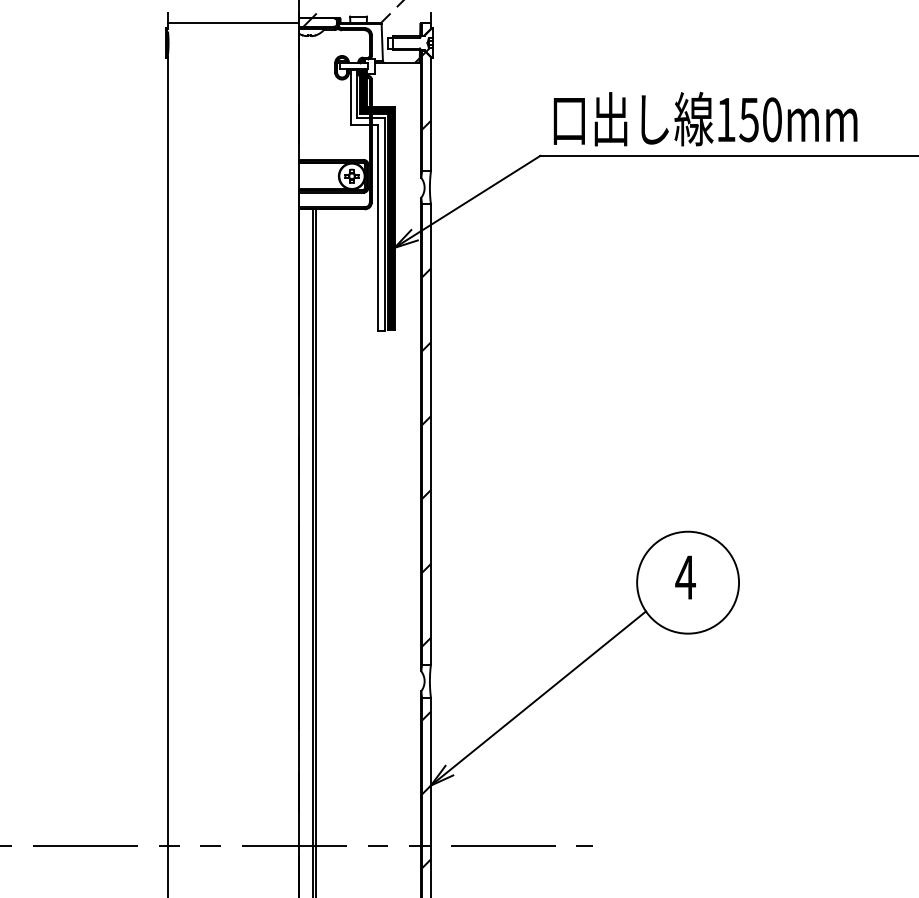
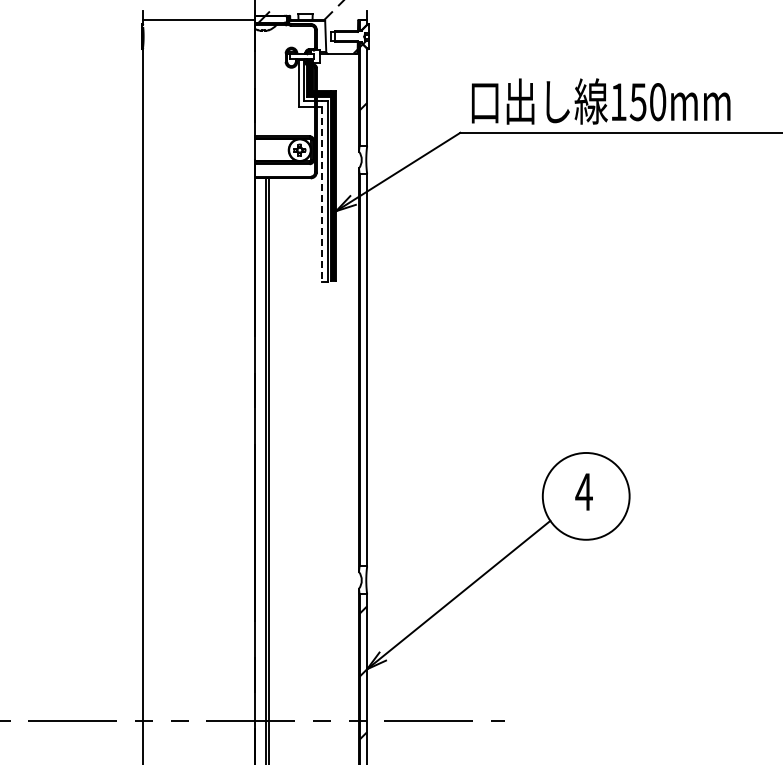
line: (378, 228) -> (322, 194), solid -> dashed
hatch: (426, 457) -> (363, 389), removed

